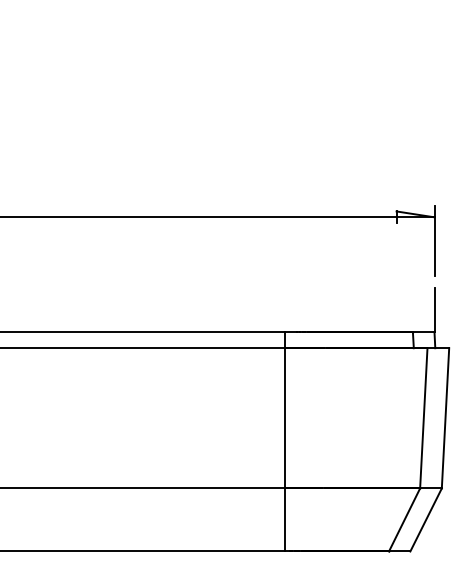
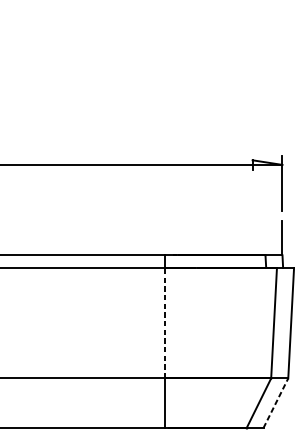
line: (285, 417) -> (165, 322), solid -> dashed
line: (426, 519) -> (276, 402), solid -> dashed

